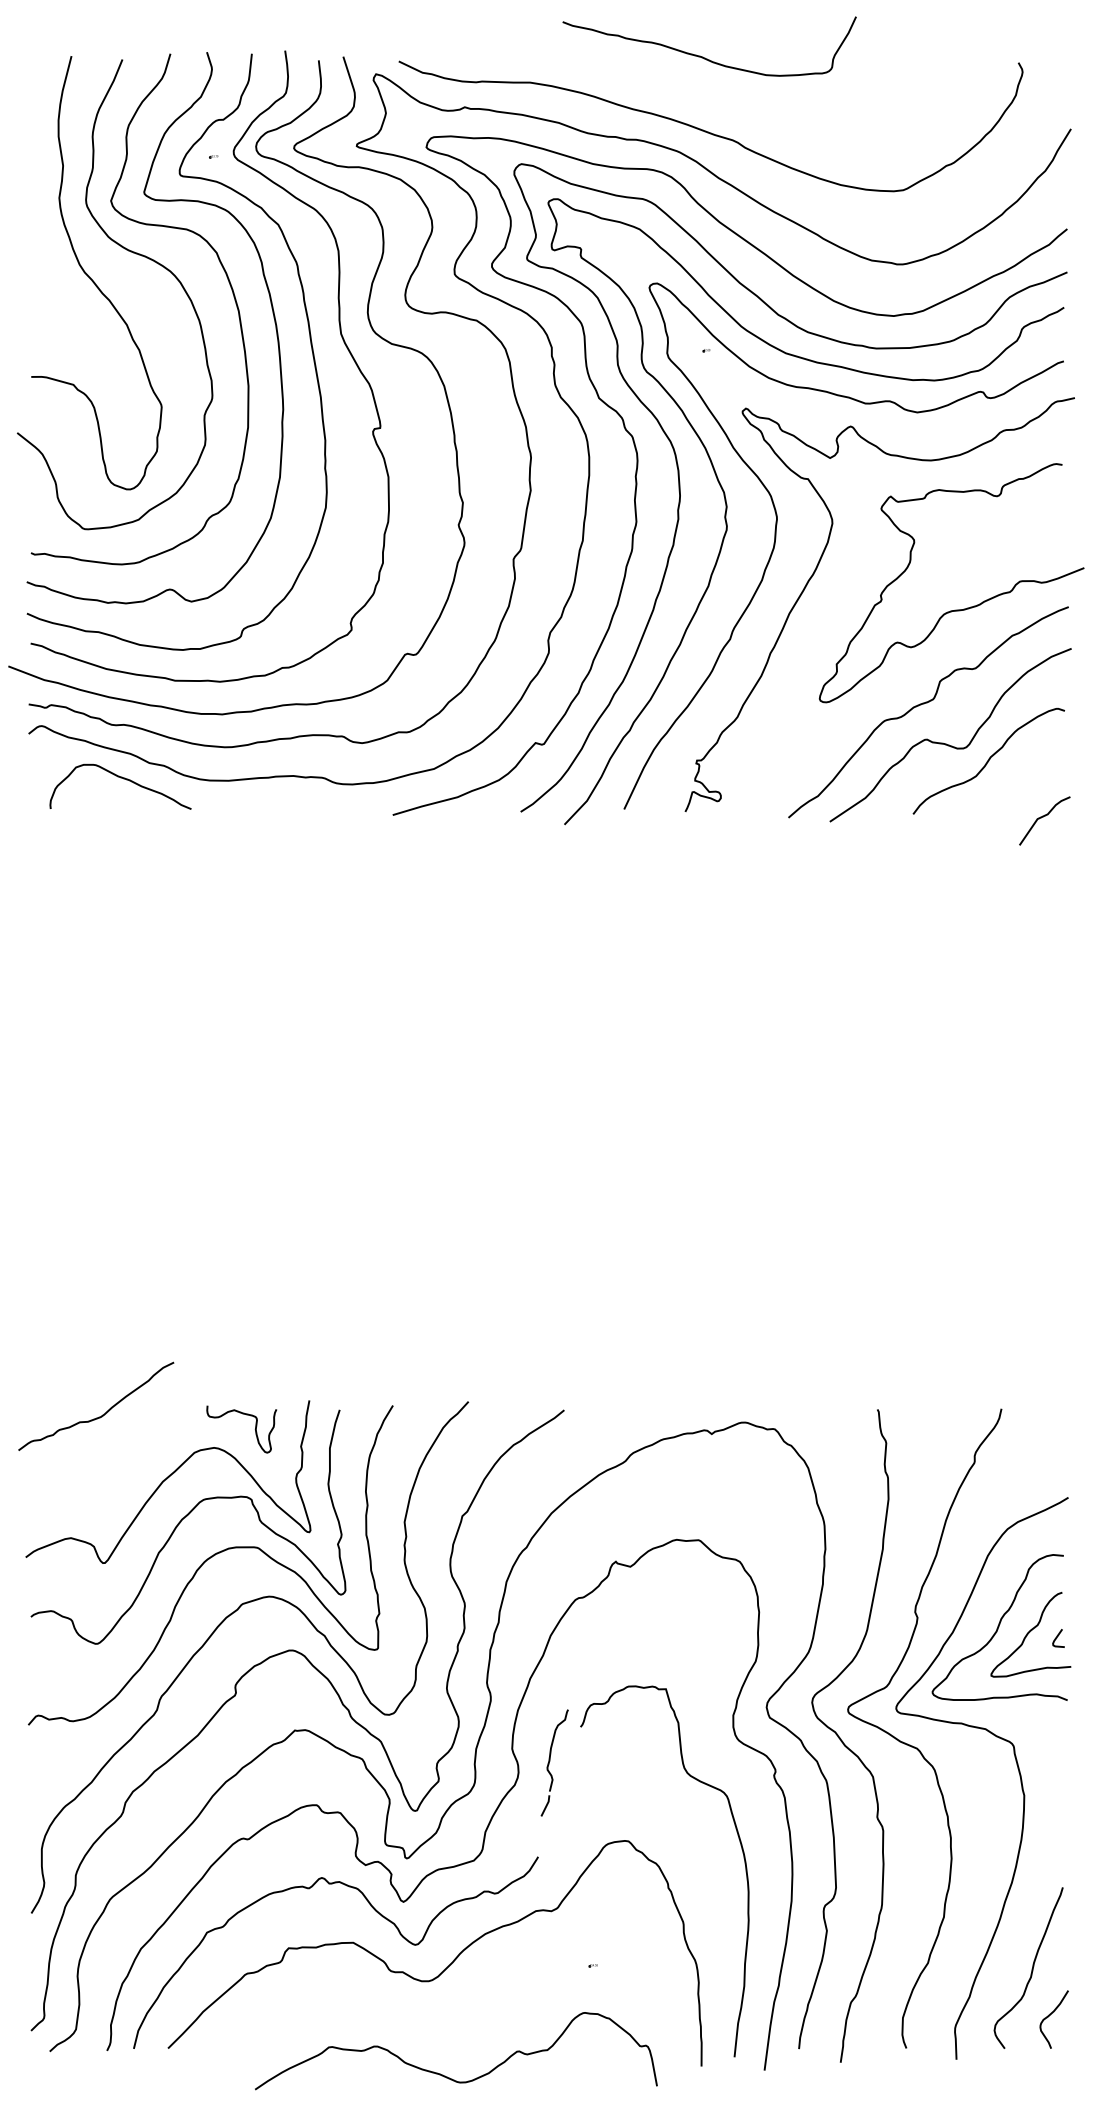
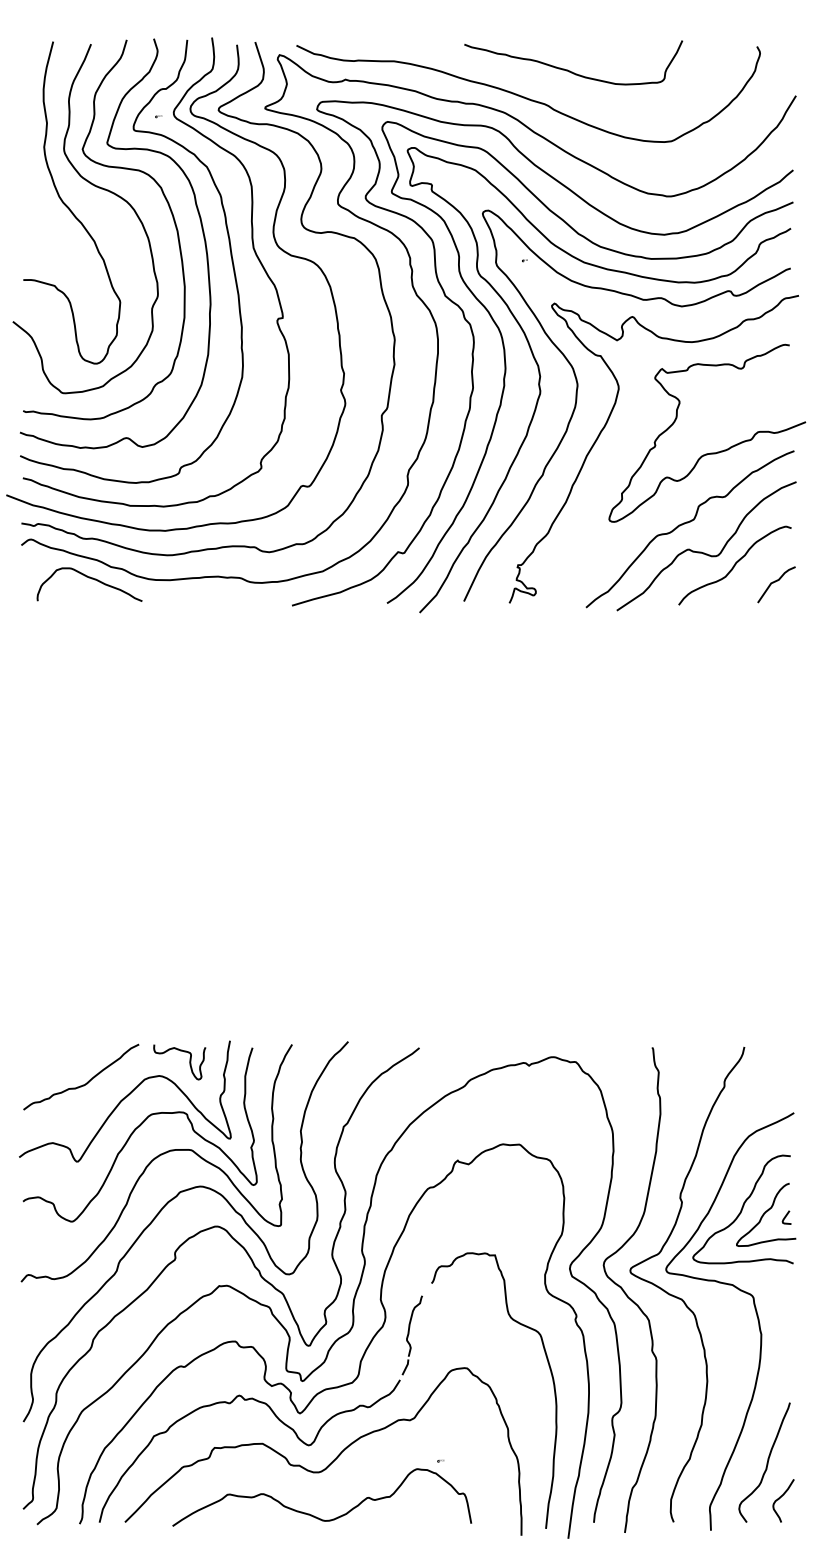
curve: (705, 57) -> (570, 70), moved
curve: (1043, 817) -> (775, 582), moved
curve: (102, 1414) -> (85, 1083), moved
part: (554, 1762) -> (412, 1335), moved
curve: (445, 2075) -> (314, 1515), moved

